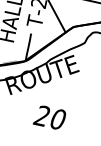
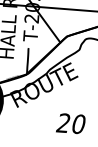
text: (49, 117) -> (70, 123), moved

